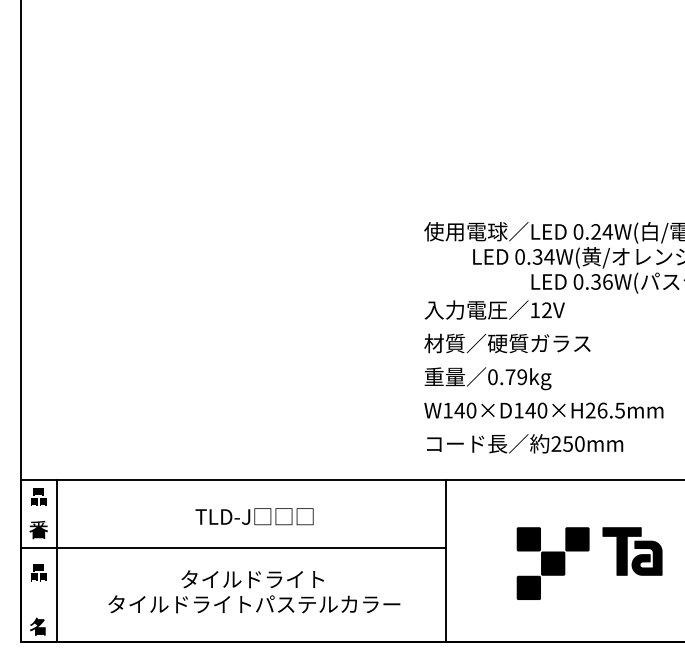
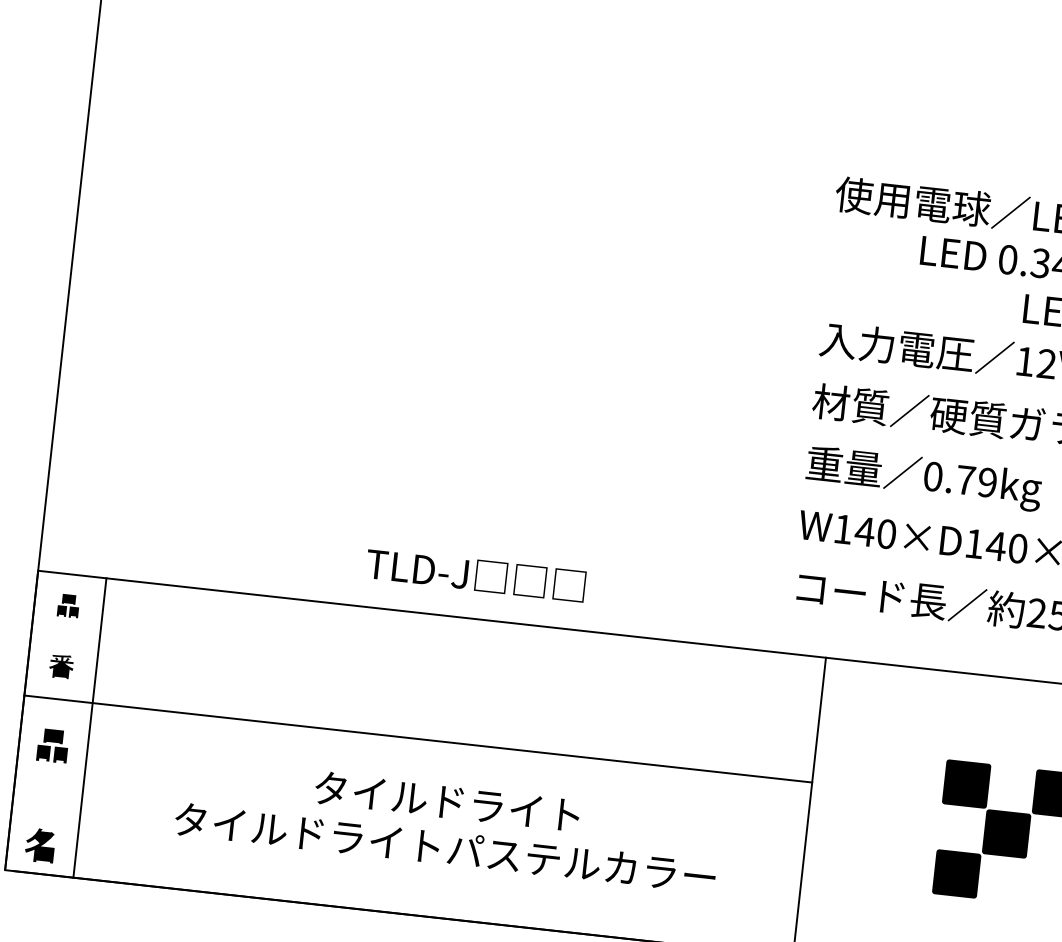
part: (38, 496) -> (68, 604), size x0.7
part: (254, 516) -> (475, 574), moved
part: (38, 529) -> (61, 665), size x0.7

